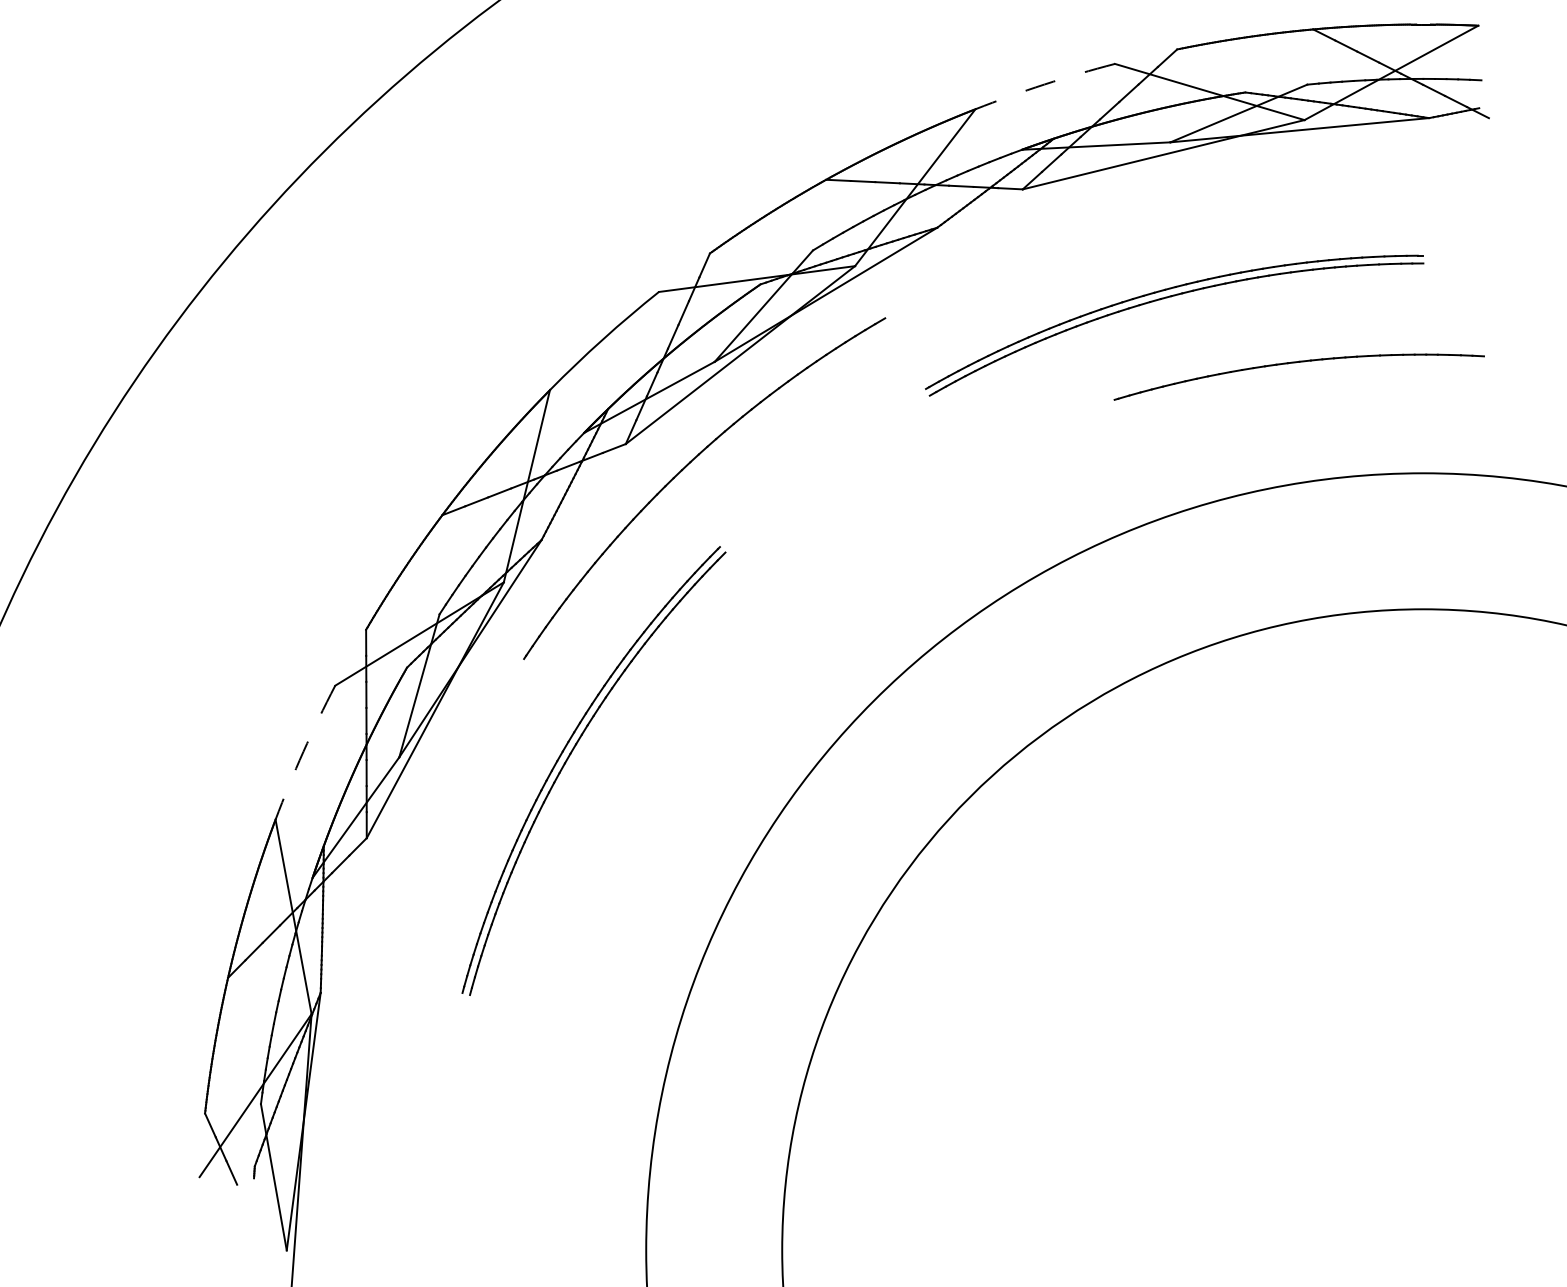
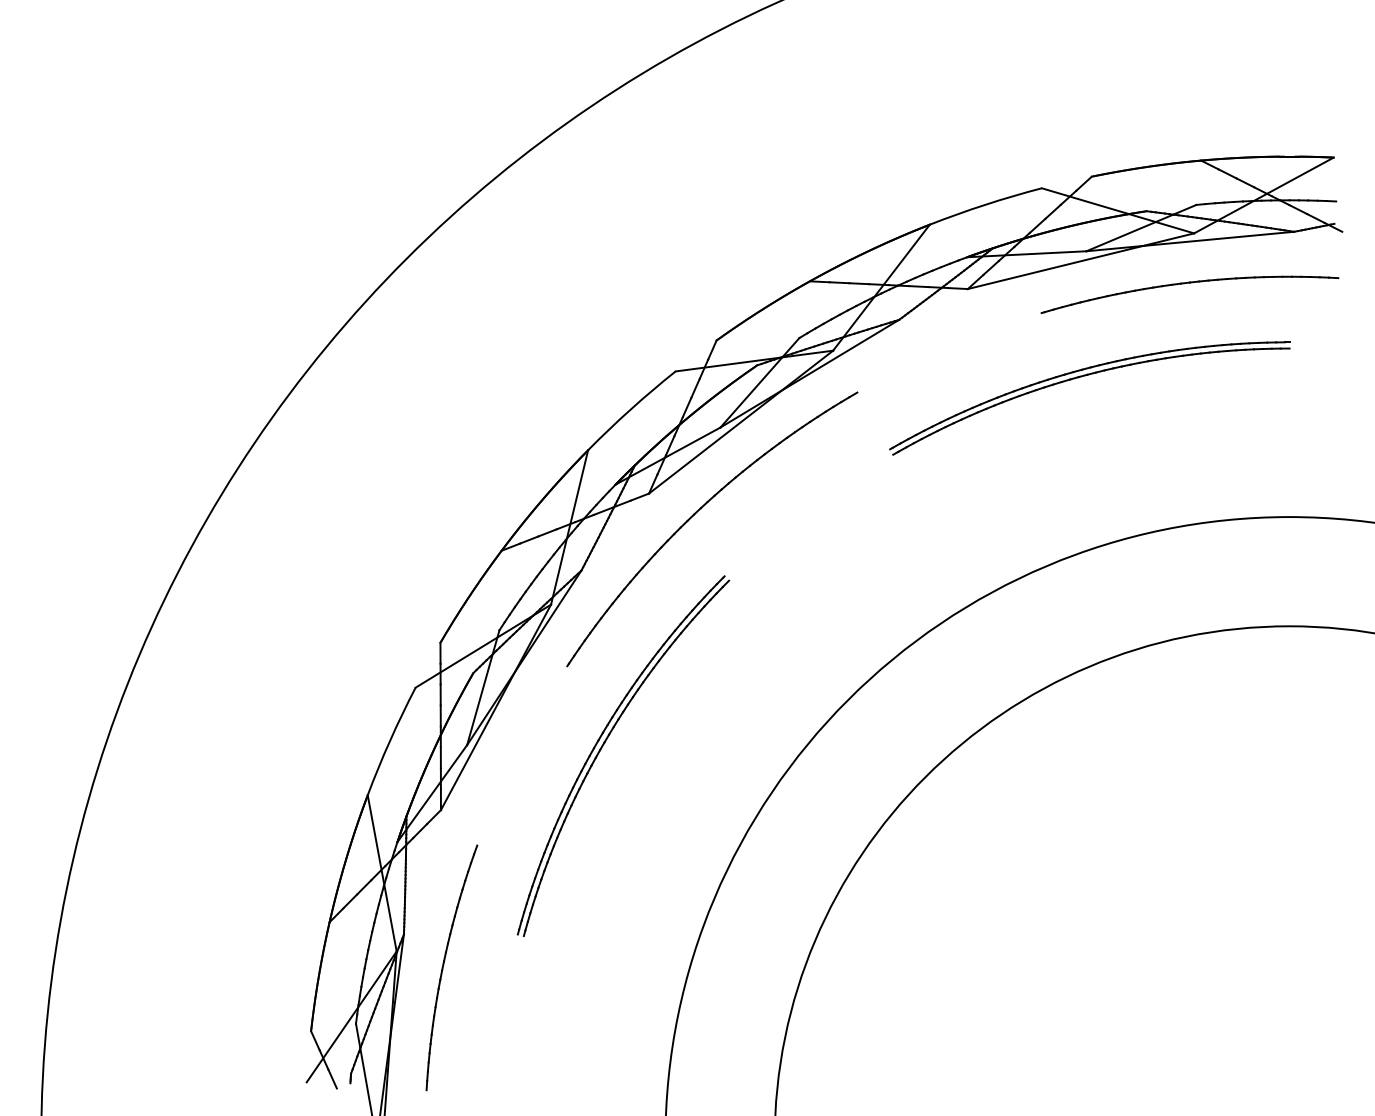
arc: (1044, 84) -> (985, 204), dashed -> solid
part: (1298, 363) -> (1189, 283), moved
arc: (303, 751) -> (390, 740), dashed -> solid
part: (371, 1031) -> (444, 965), added

